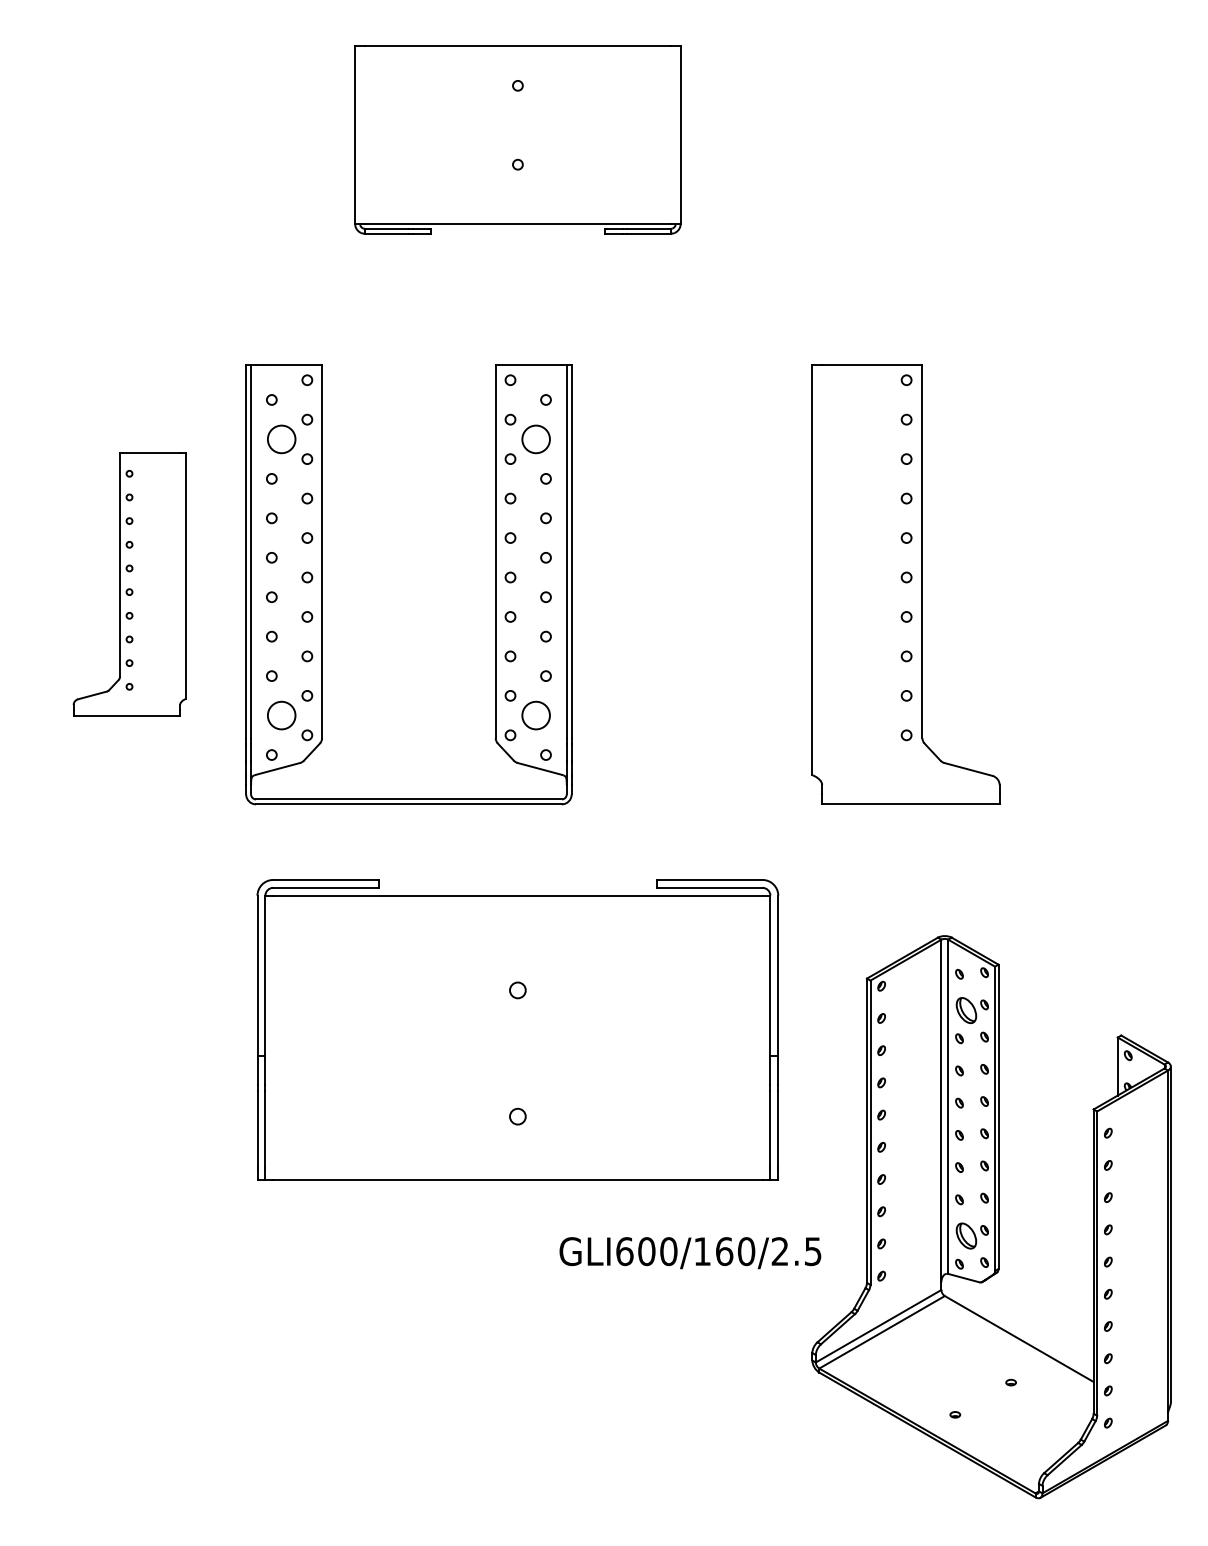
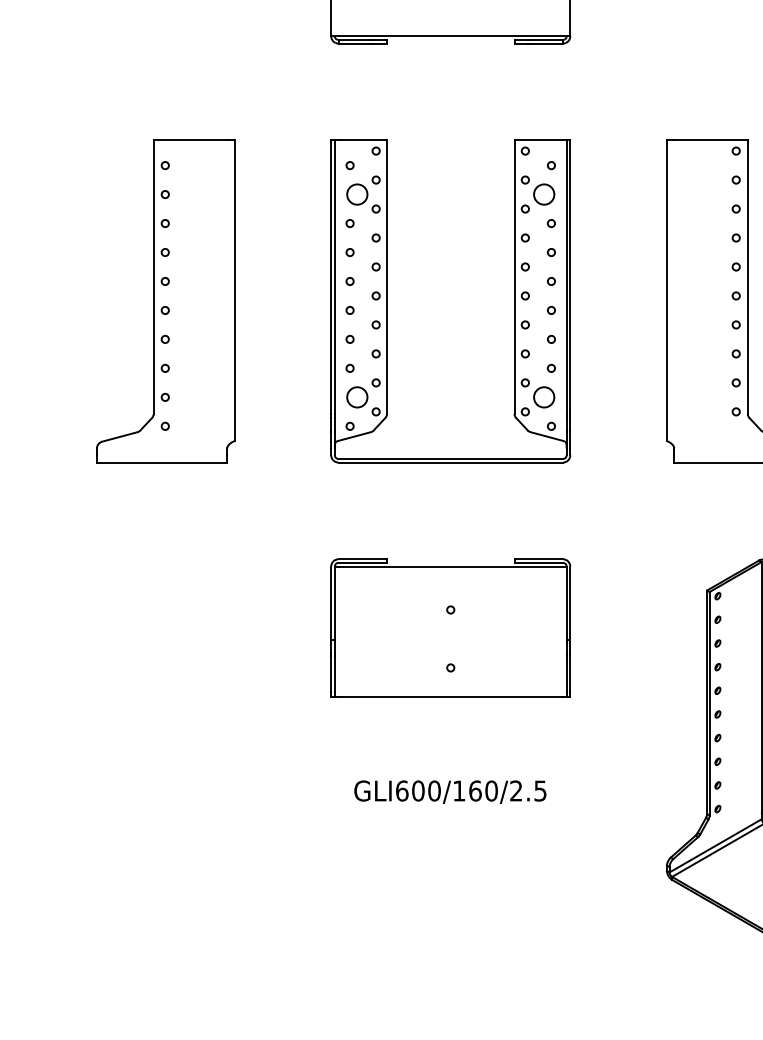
part: (129, 584) -> (165, 301), size x1.67
part: (322, 584) -> (387, 301), moved
part: (517, 1029) -> (450, 627), size x0.62
text: (690, 1253) -> (450, 792), moved

